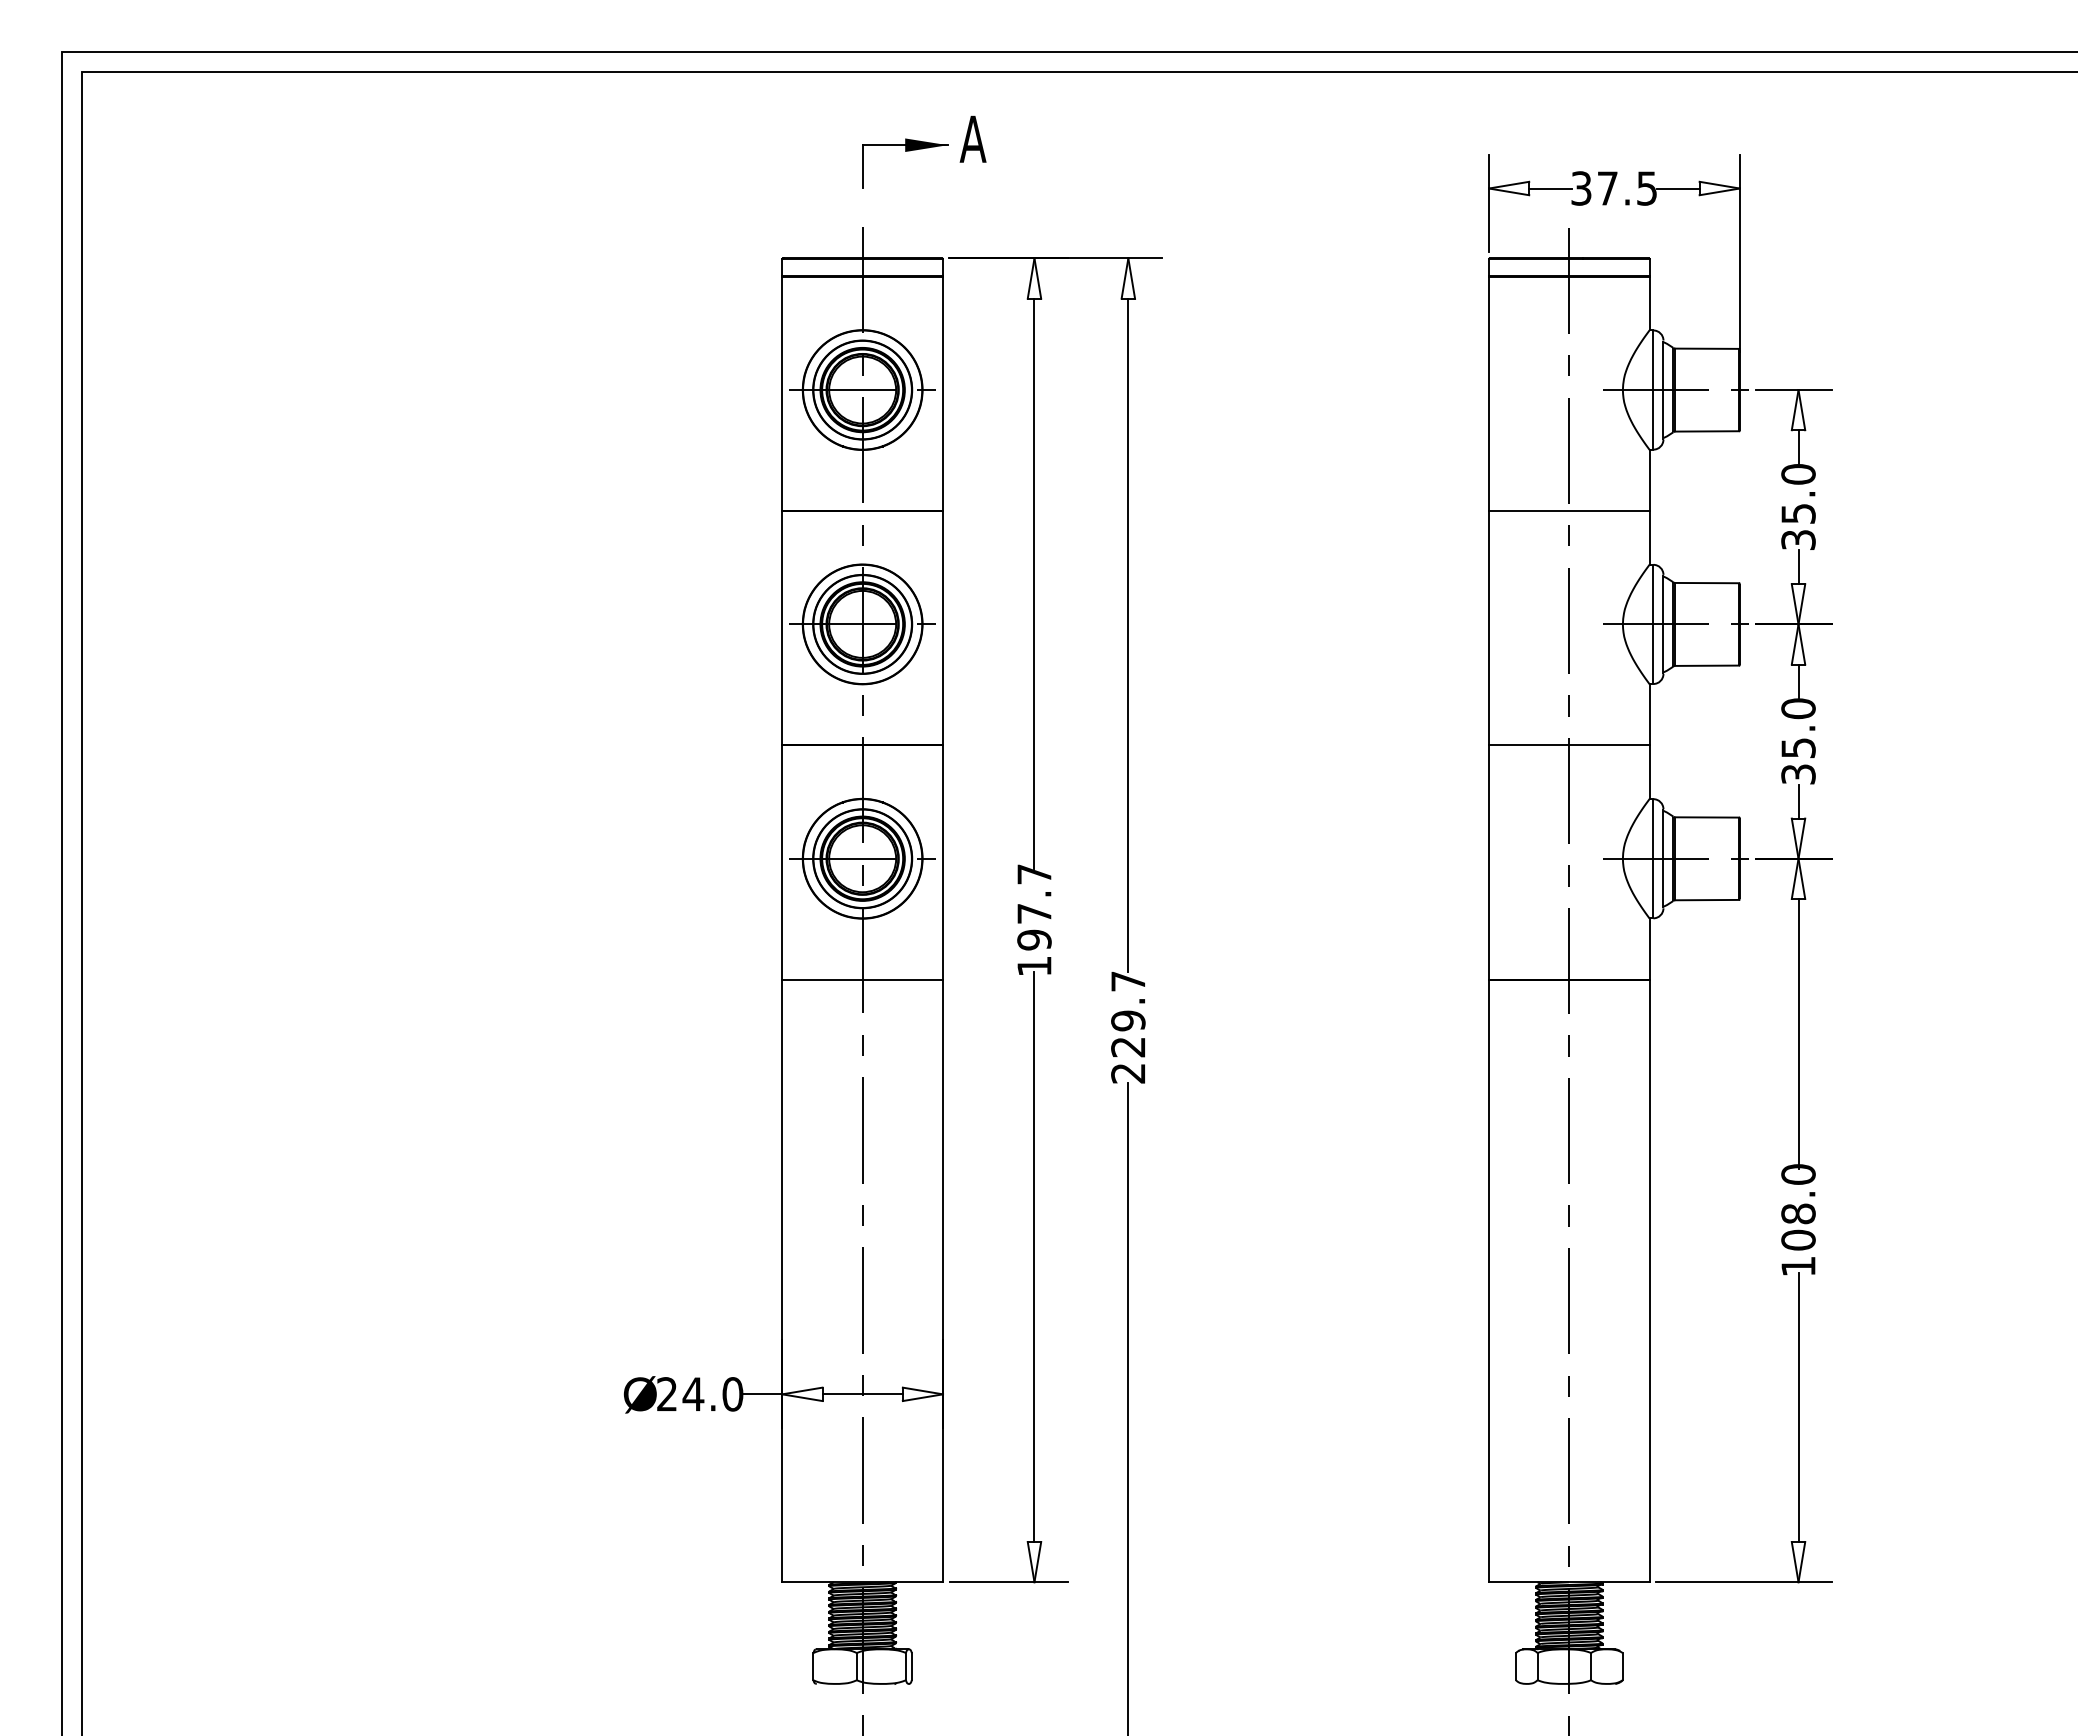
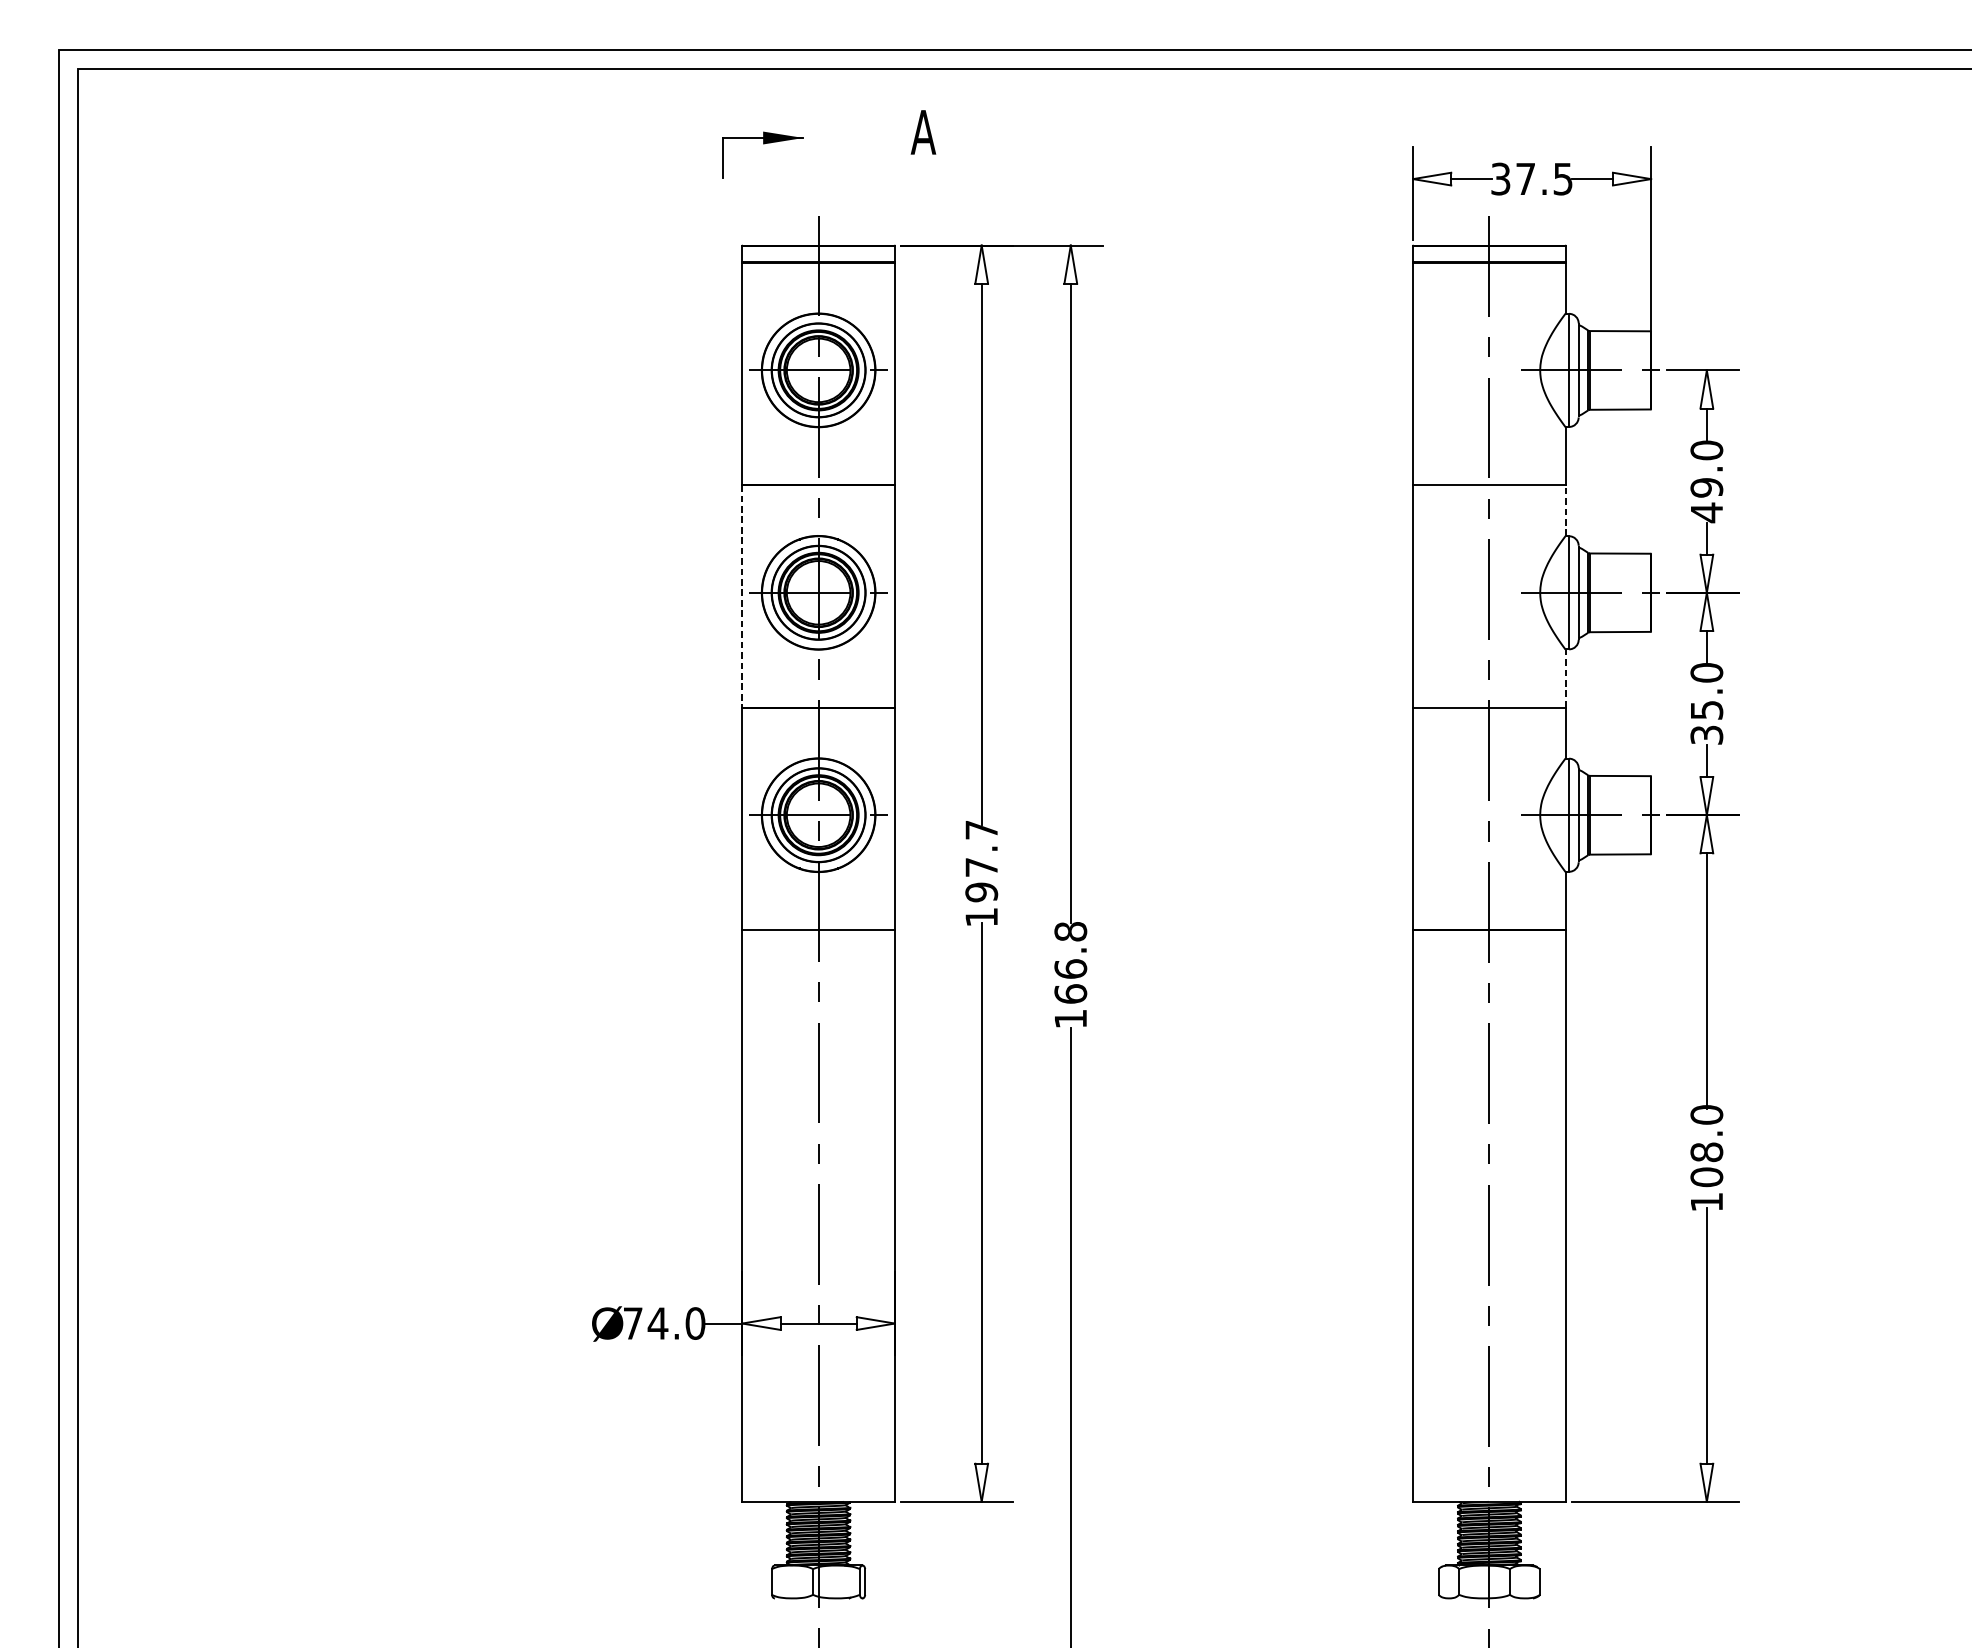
part: (905, 151) -> (763, 143), moved
text: (1798, 527) -> (1706, 500), 35.0 -> 49.0
line: (1649, 537) -> (1565, 510), solid -> dashed
line: (782, 628) -> (742, 596), solid -> dashed
line: (1649, 714) -> (1565, 678), solid -> dashed
text: (1128, 1027) -> (1070, 975), 229.7 -> 166.8
text: (666, 1393) -> (632, 1322), 24.0 -> 74.0

